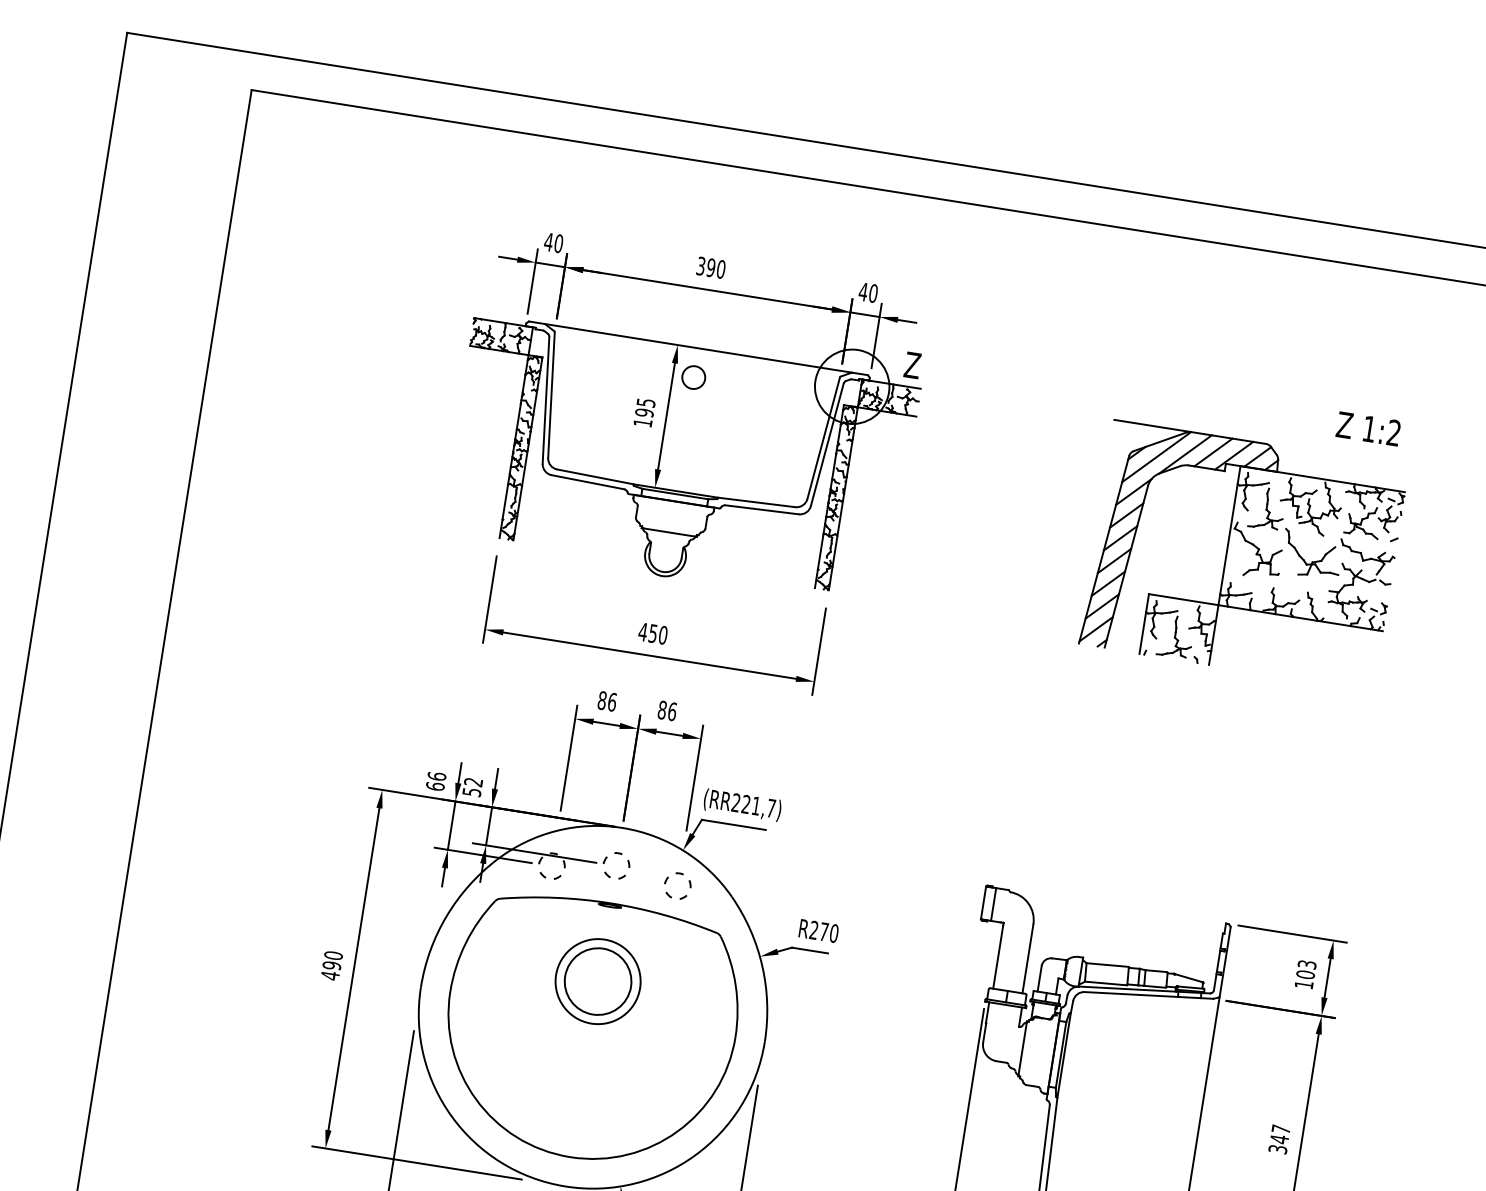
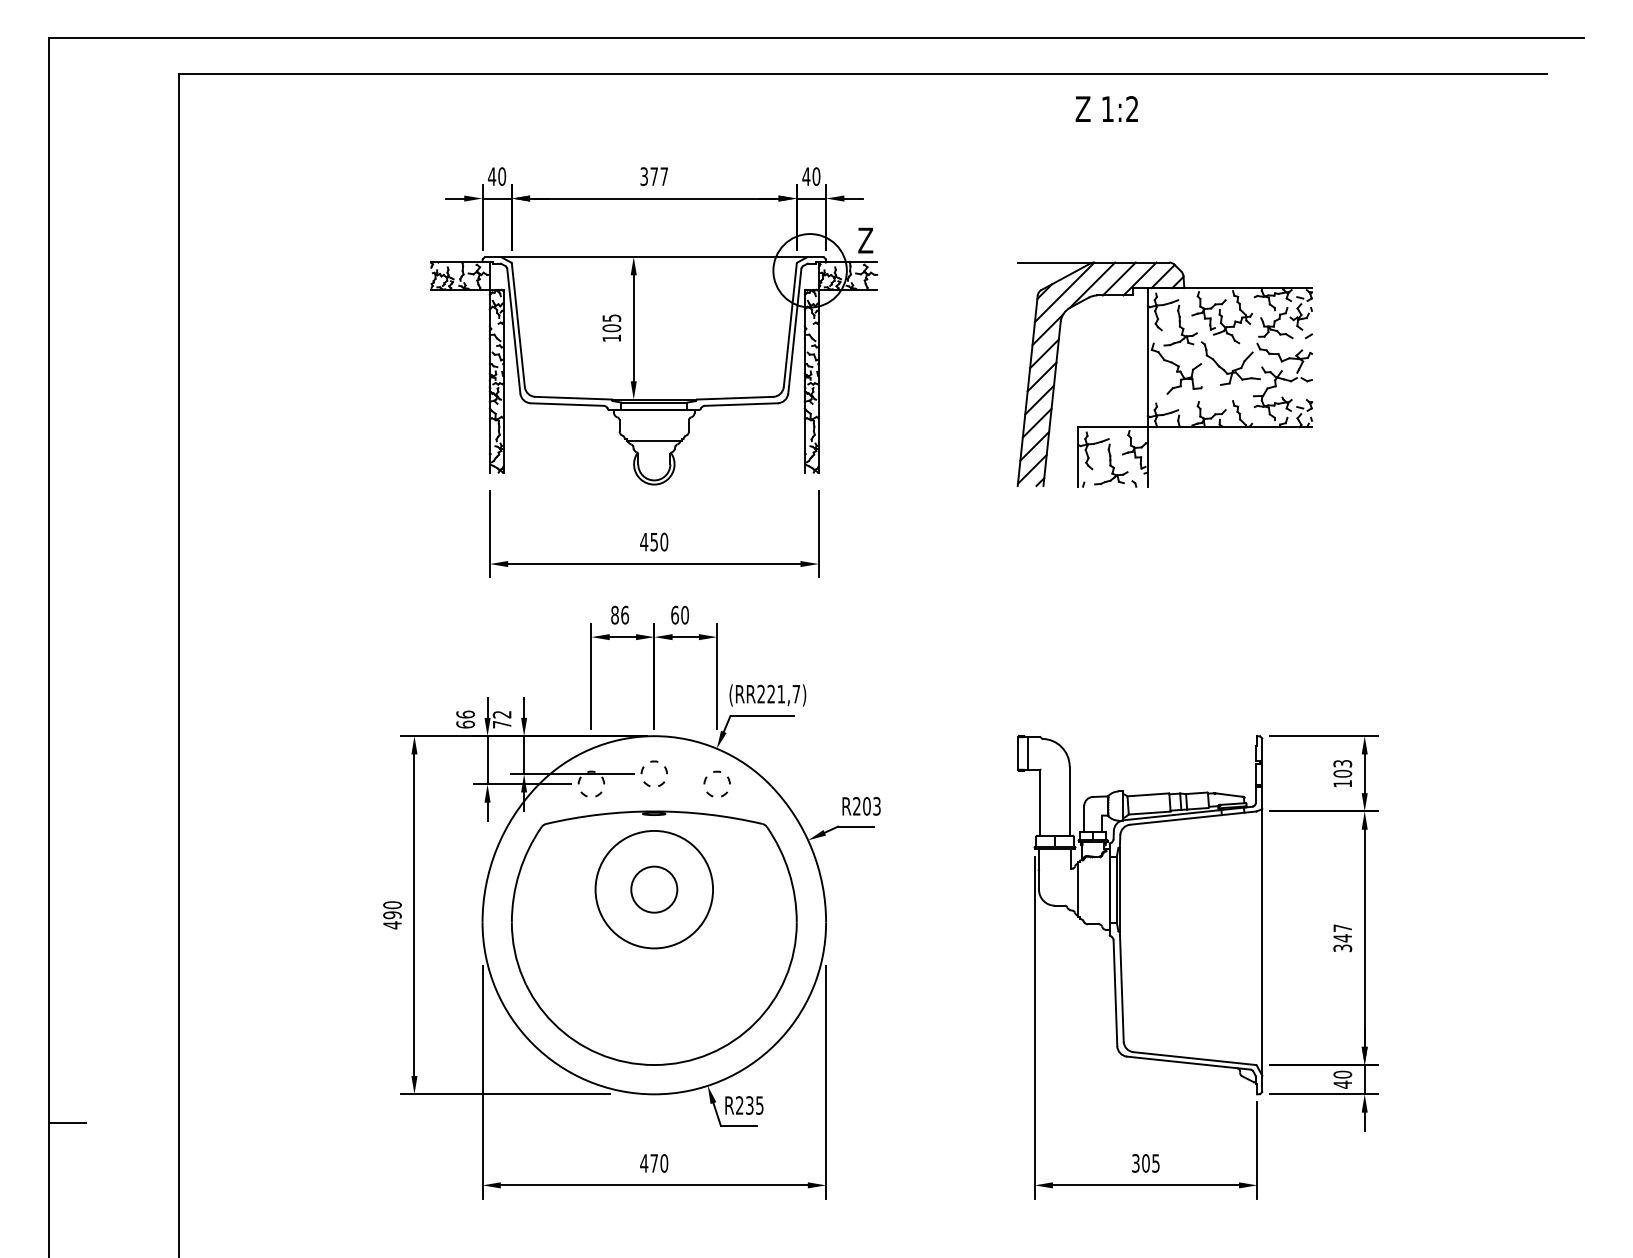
text: (716, 268) -> (659, 176), 390 -> 377
part: (693, 377) -> (654, 286), removed
text: (644, 413) -> (611, 328), 195 -> 105
text: (1368, 428) -> (1106, 108), moved
part: (1255, 555) -> (1176, 372), moved
text: (667, 710) -> (680, 614), 86 -> 60
text: (472, 792) -> (502, 724), 52 -> 72
text: (828, 932) -> (871, 806), R270 -> R203
circle: (598, 981) -> (654, 889), size x0.7
circle: (598, 981) -> (654, 889), size x1.4

